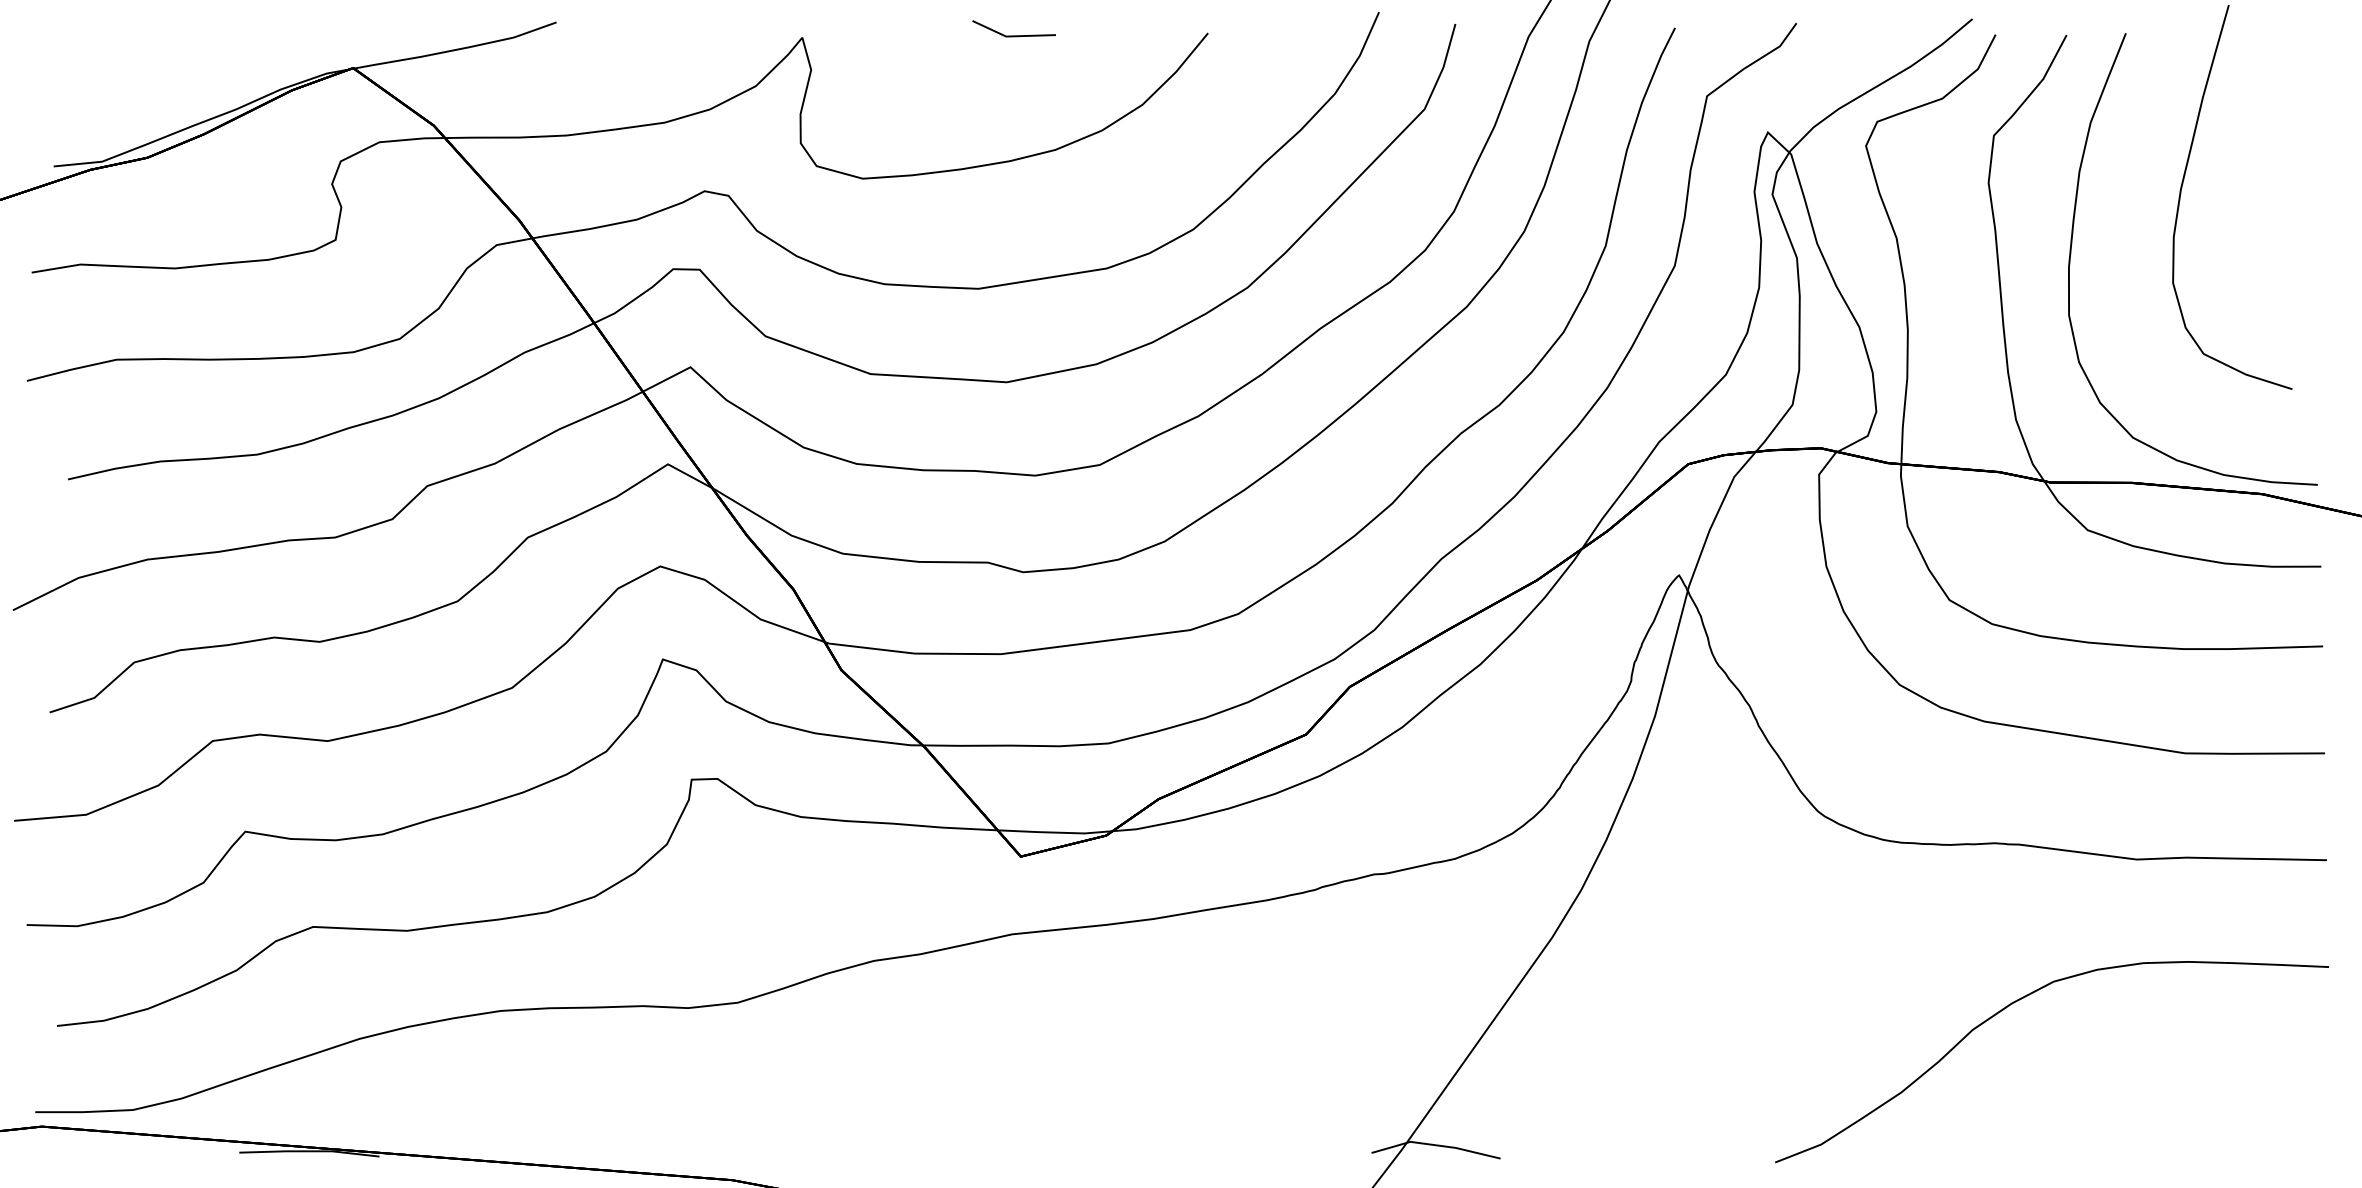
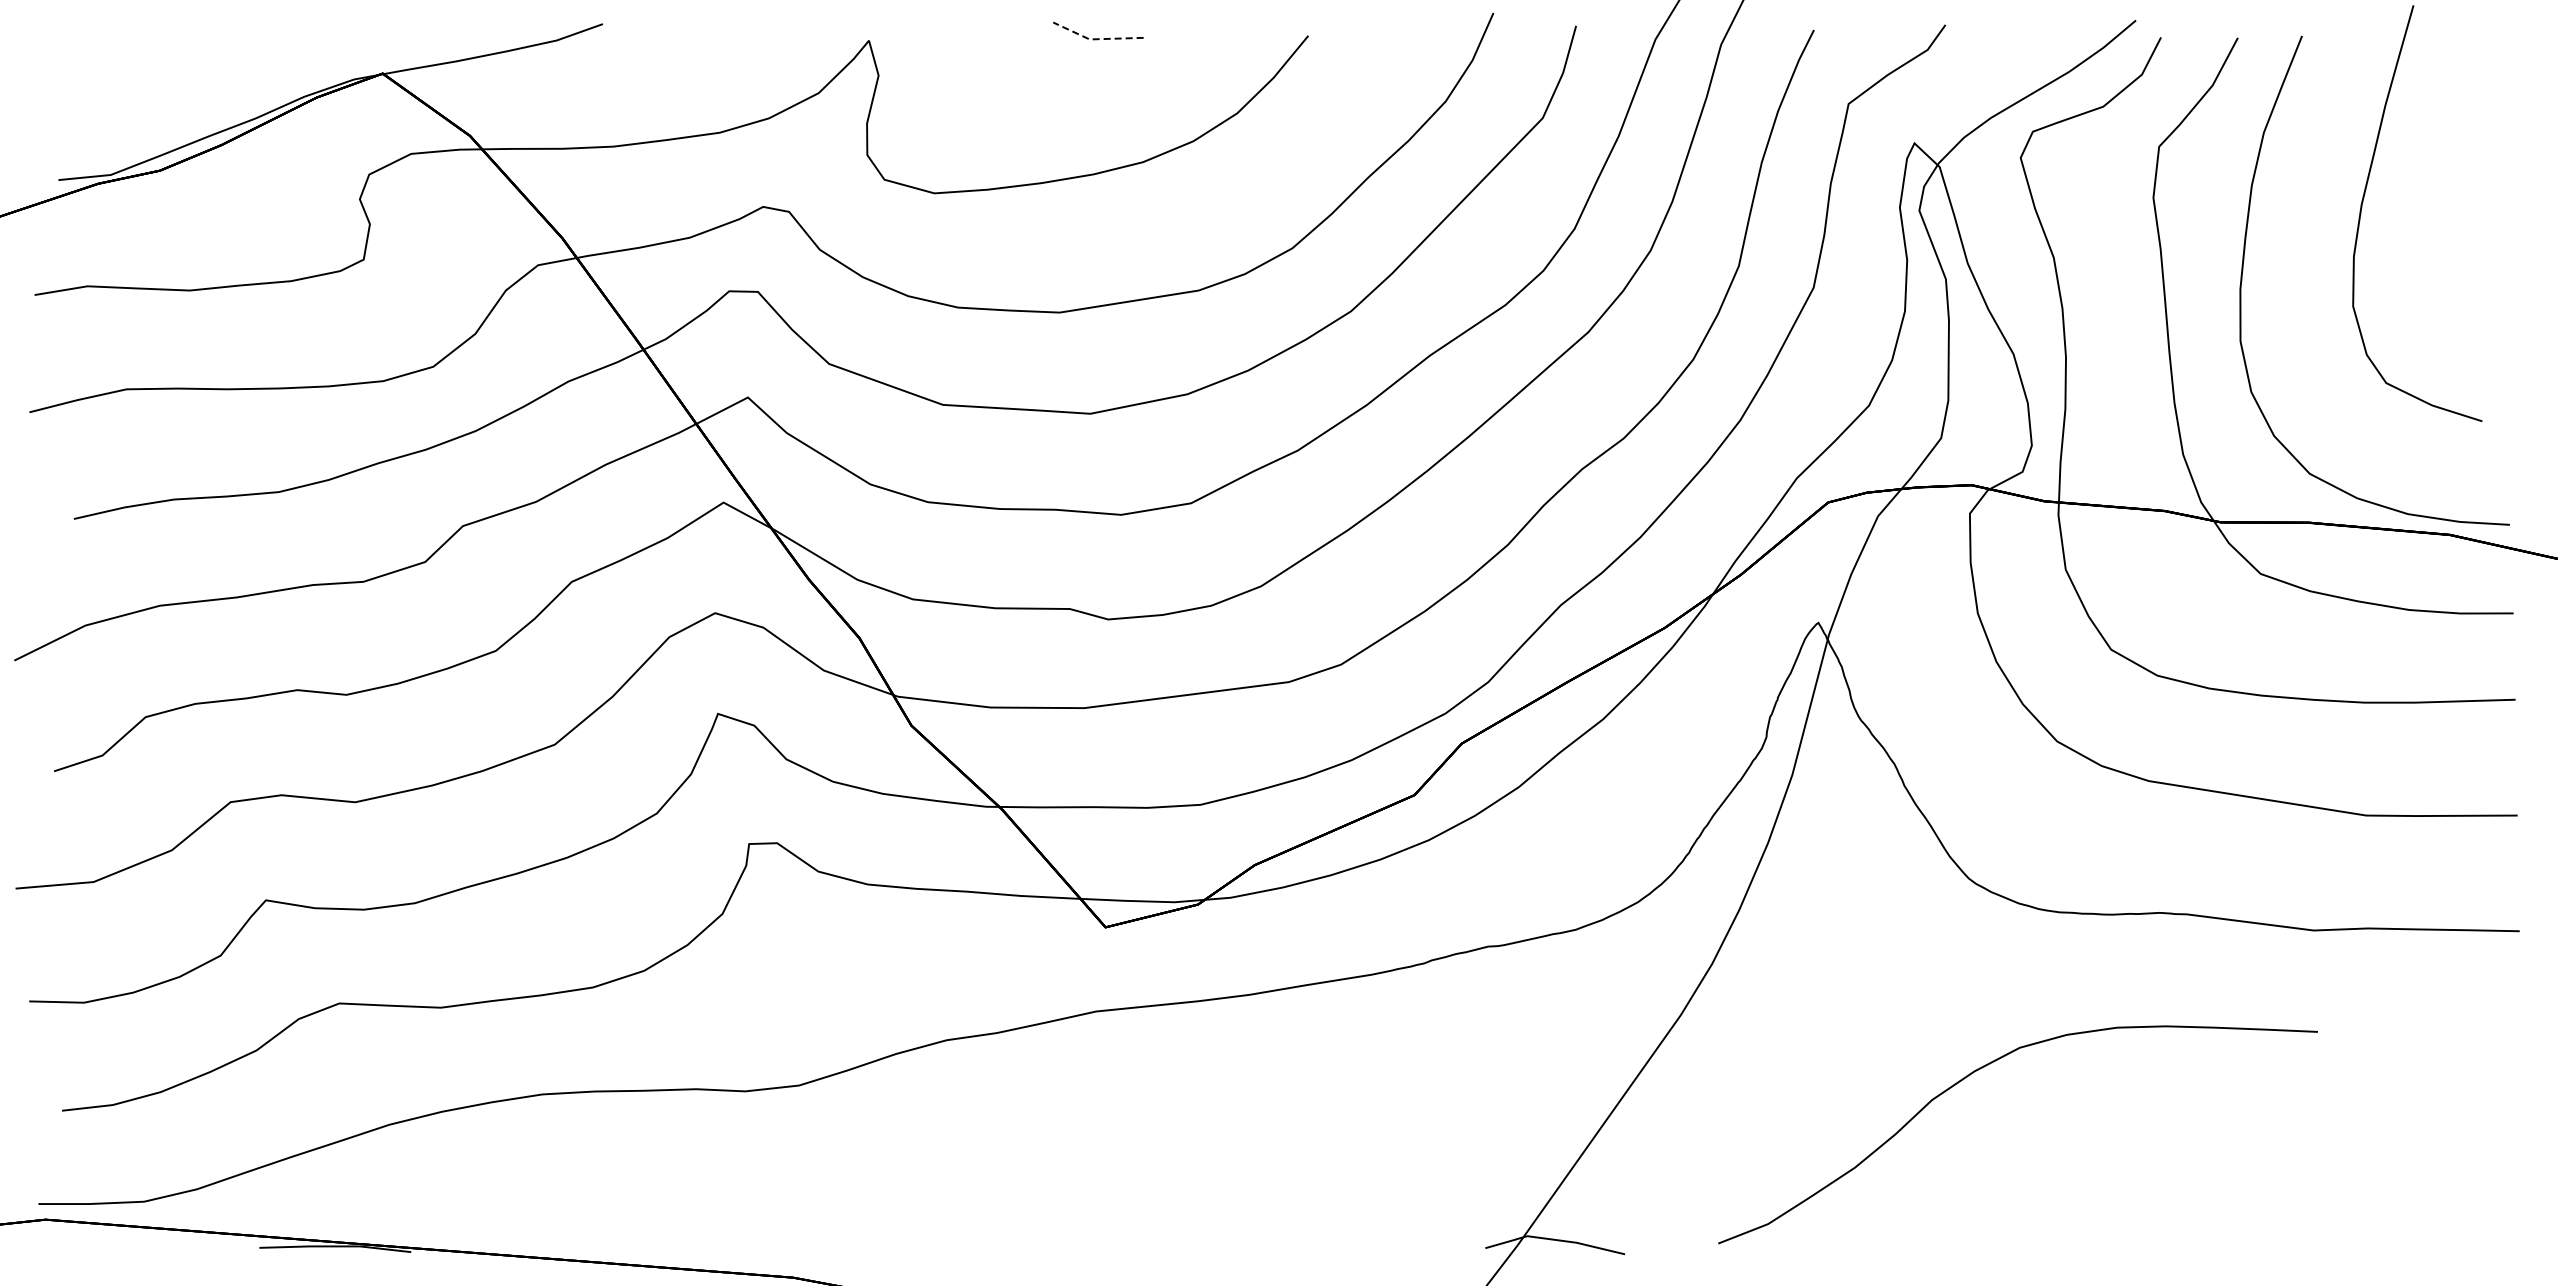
line: (1011, 36) -> (1095, 39), solid -> dashed
curve: (2021, 999) -> (1984, 1067), moved

